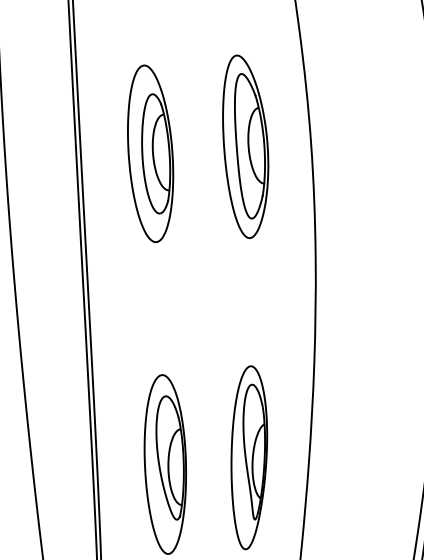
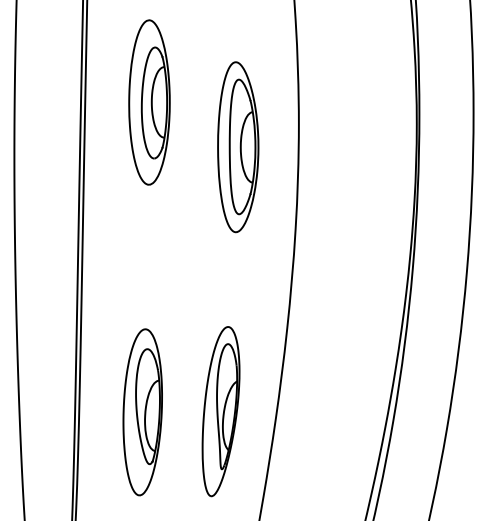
part: (246, 146) -> (238, 147), moved
part: (150, 153) -> (149, 102), moved

